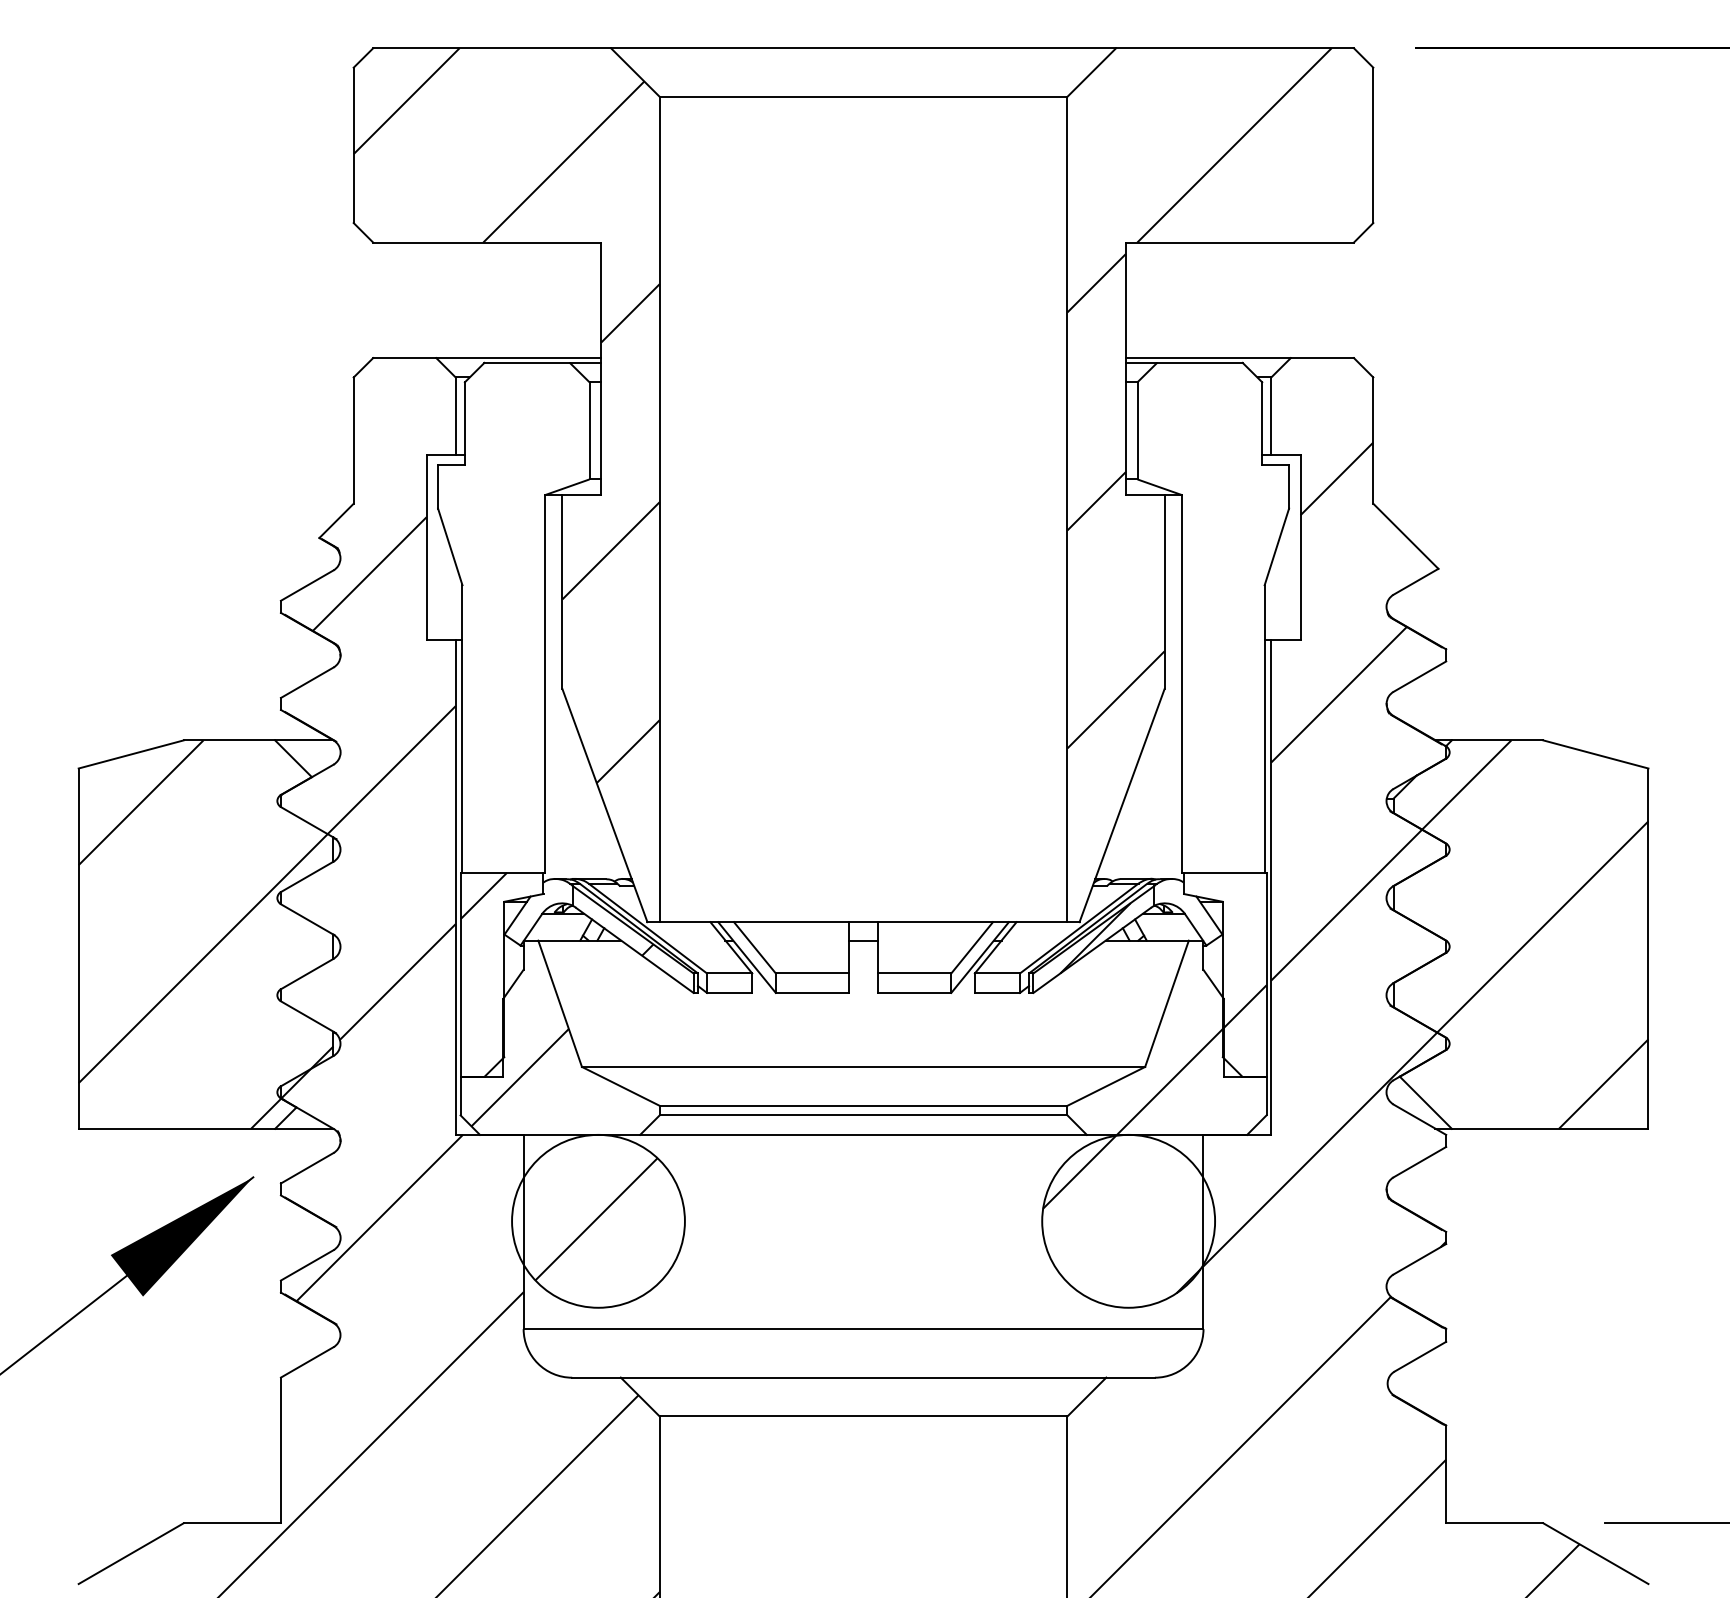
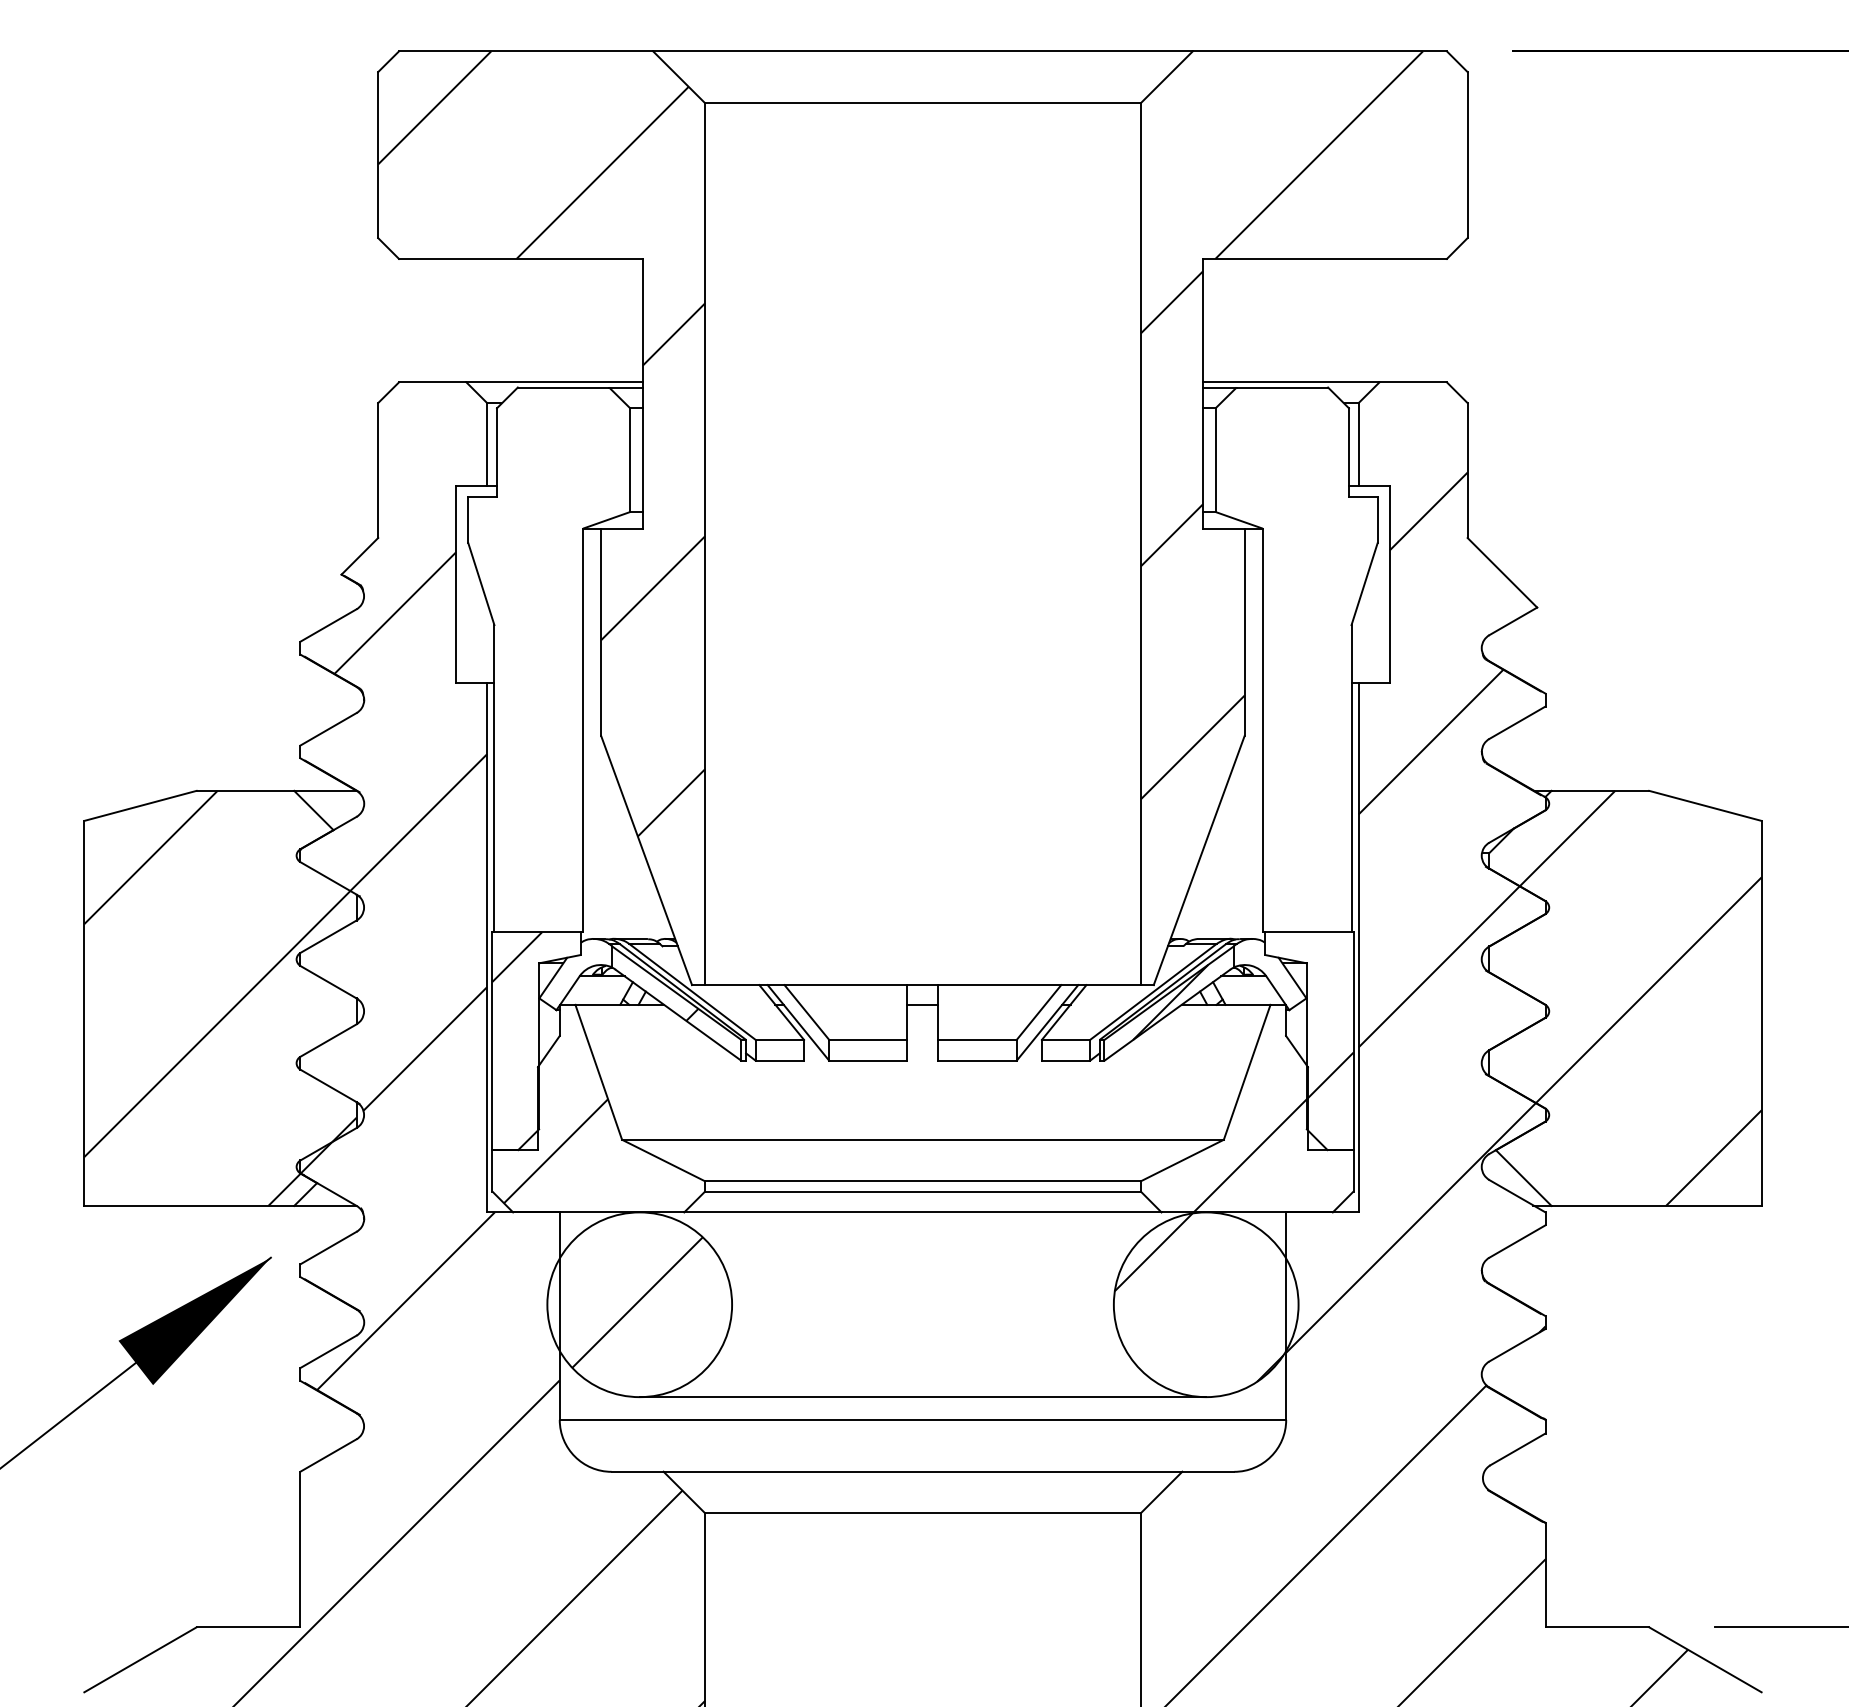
line: (863, 1308) -> (922, 1397), added

